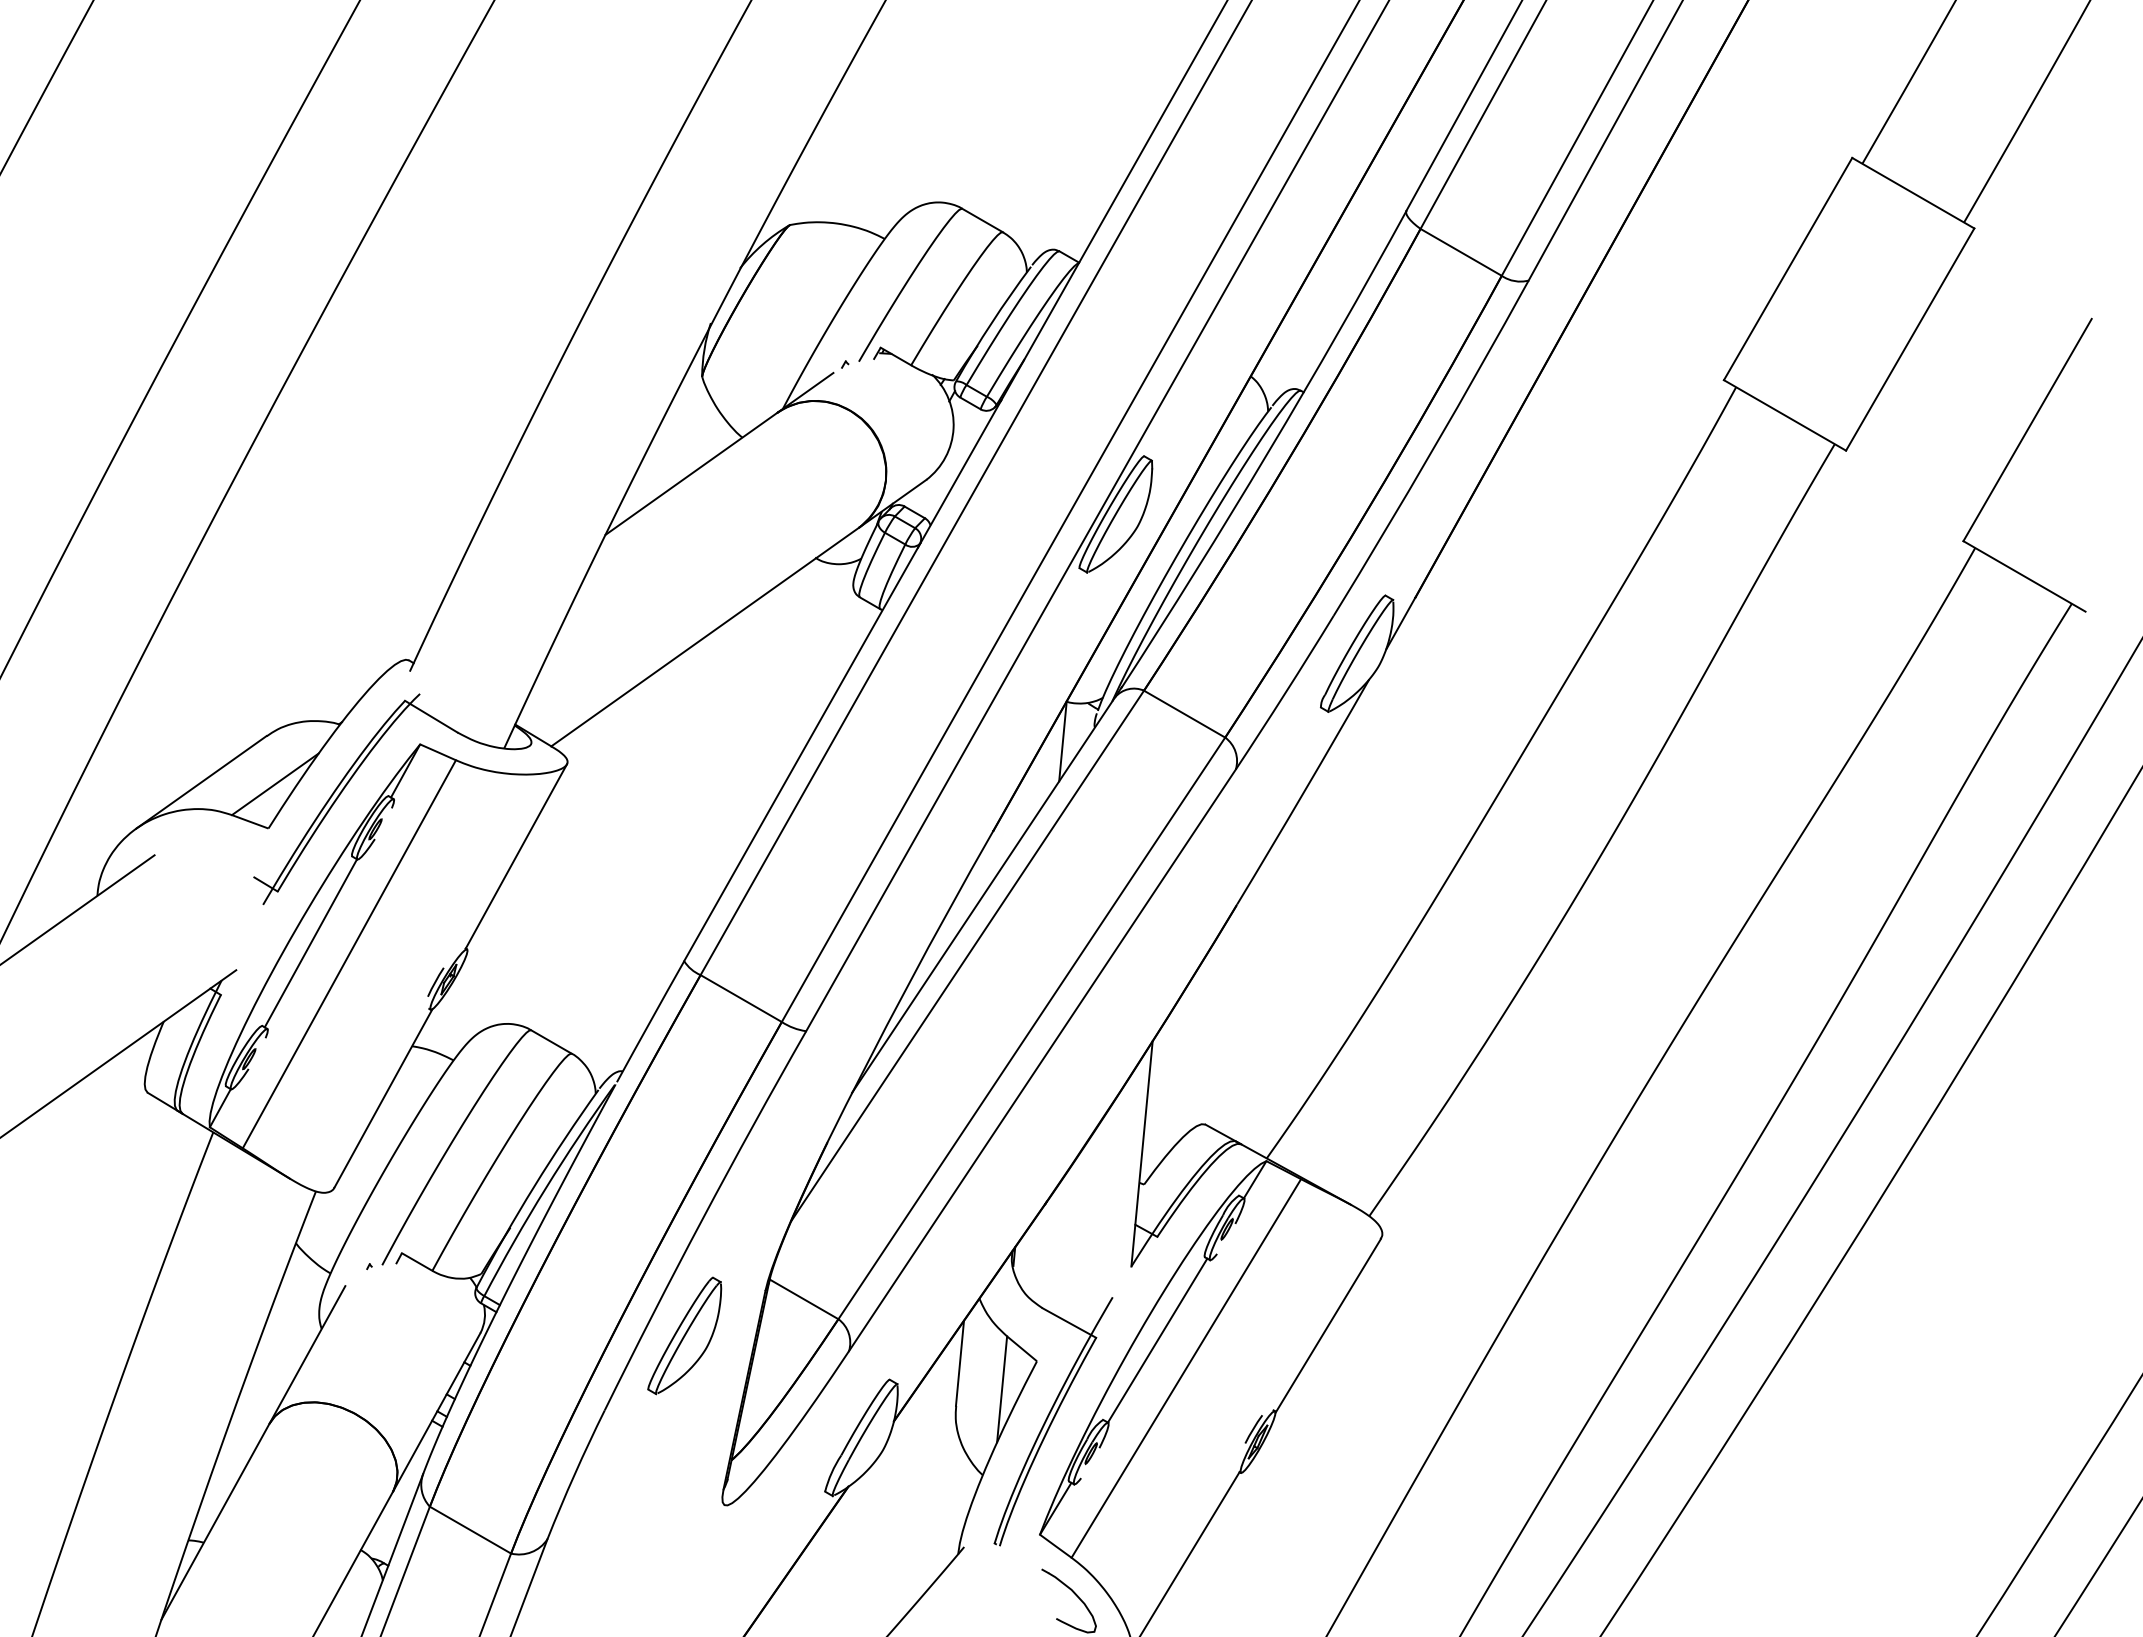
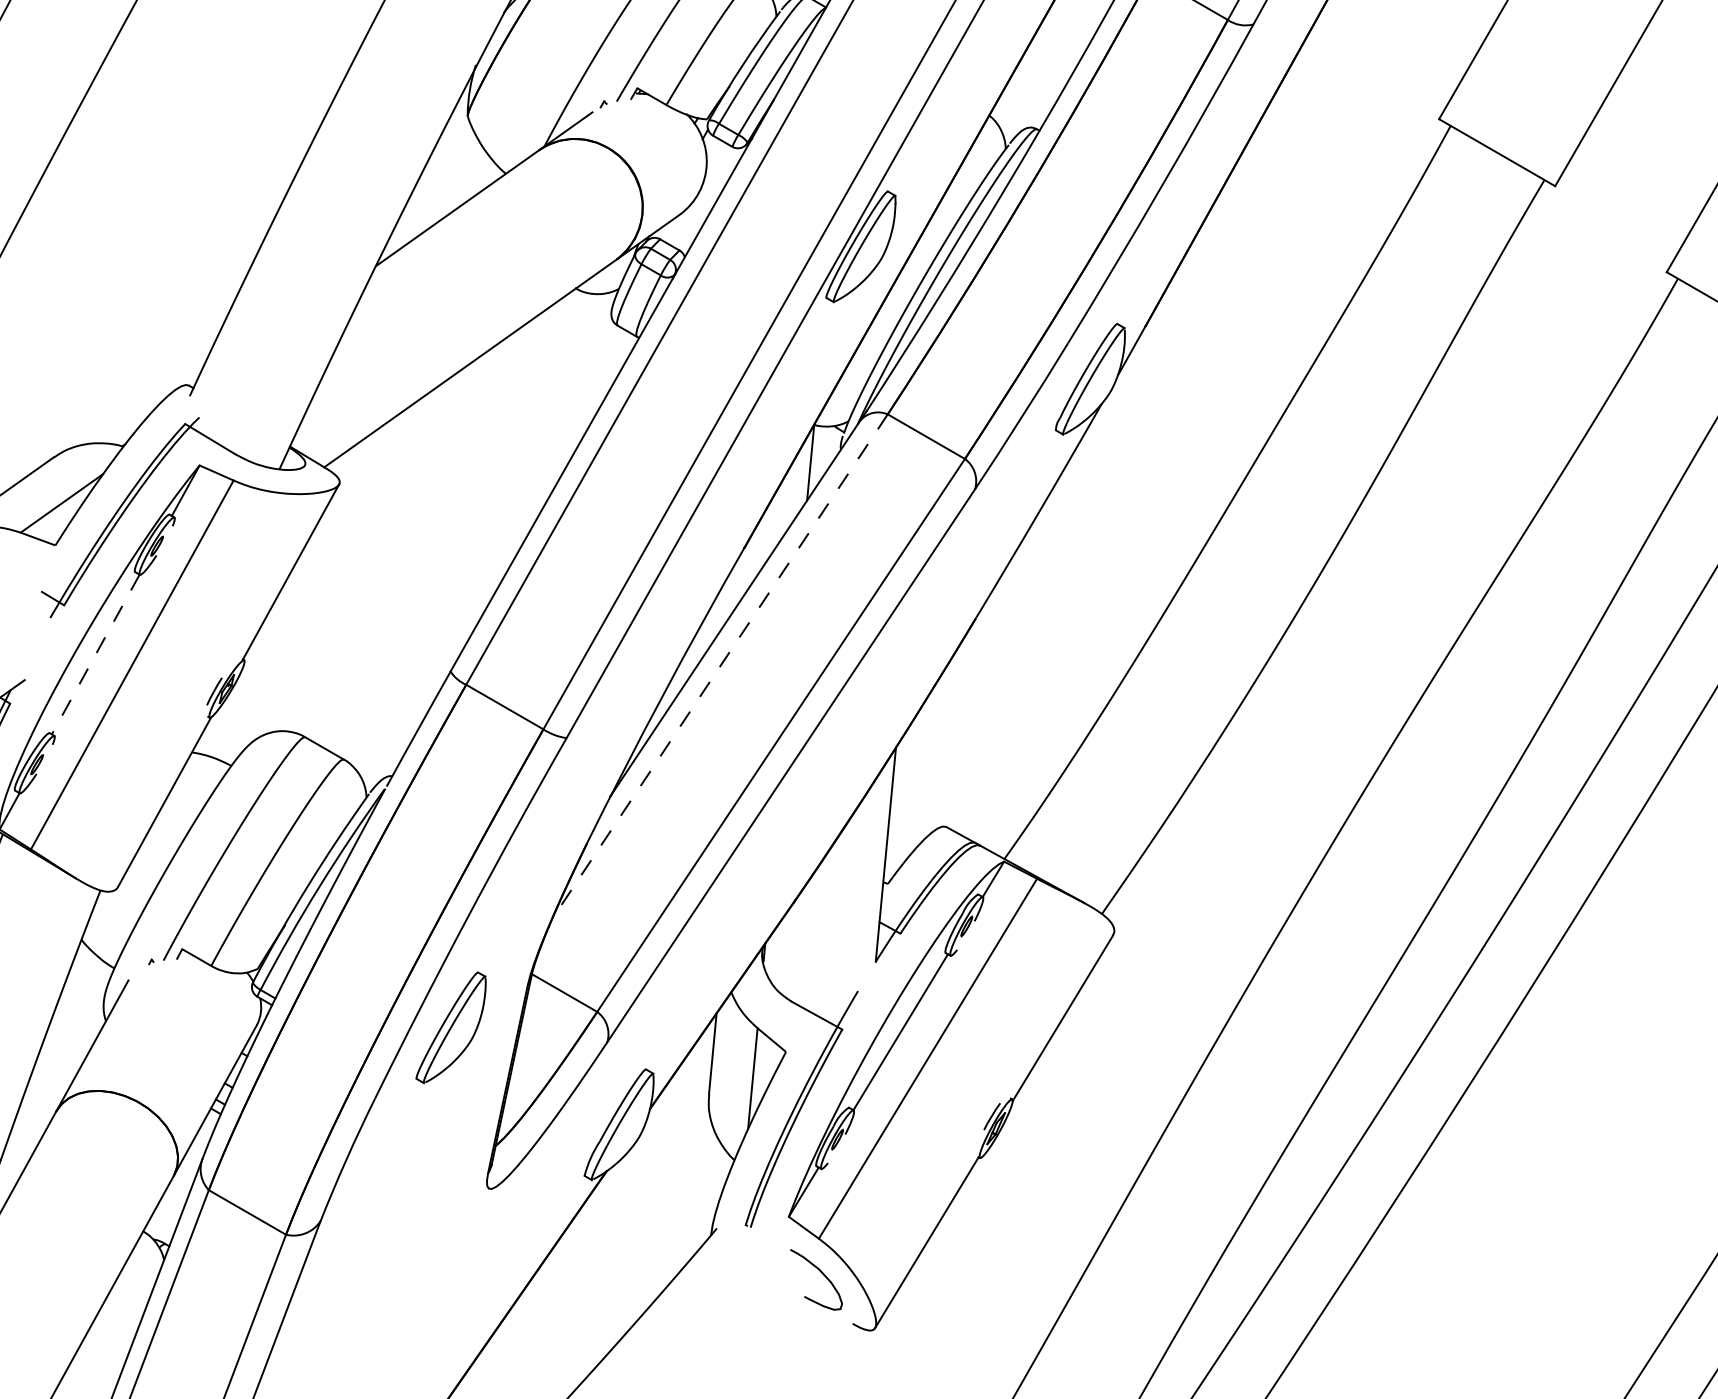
line: (310, 943) -> (95, 654), solid -> dashed
line: (967, 955) -> (719, 666), solid -> dashed

